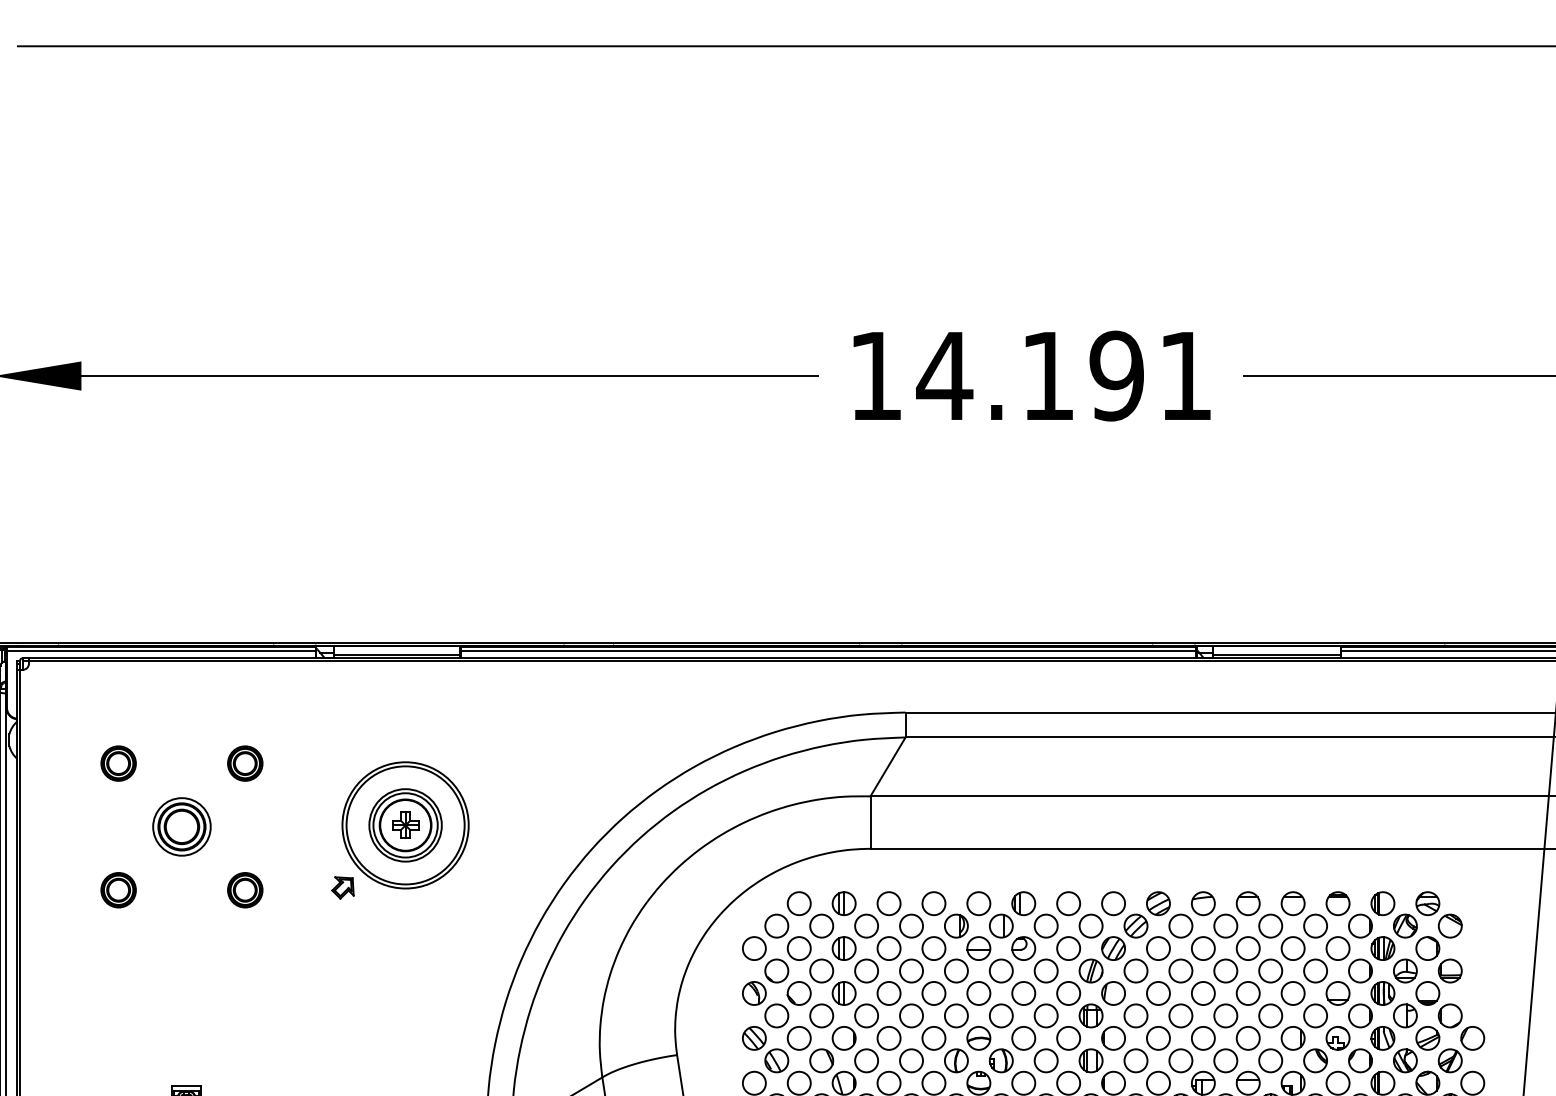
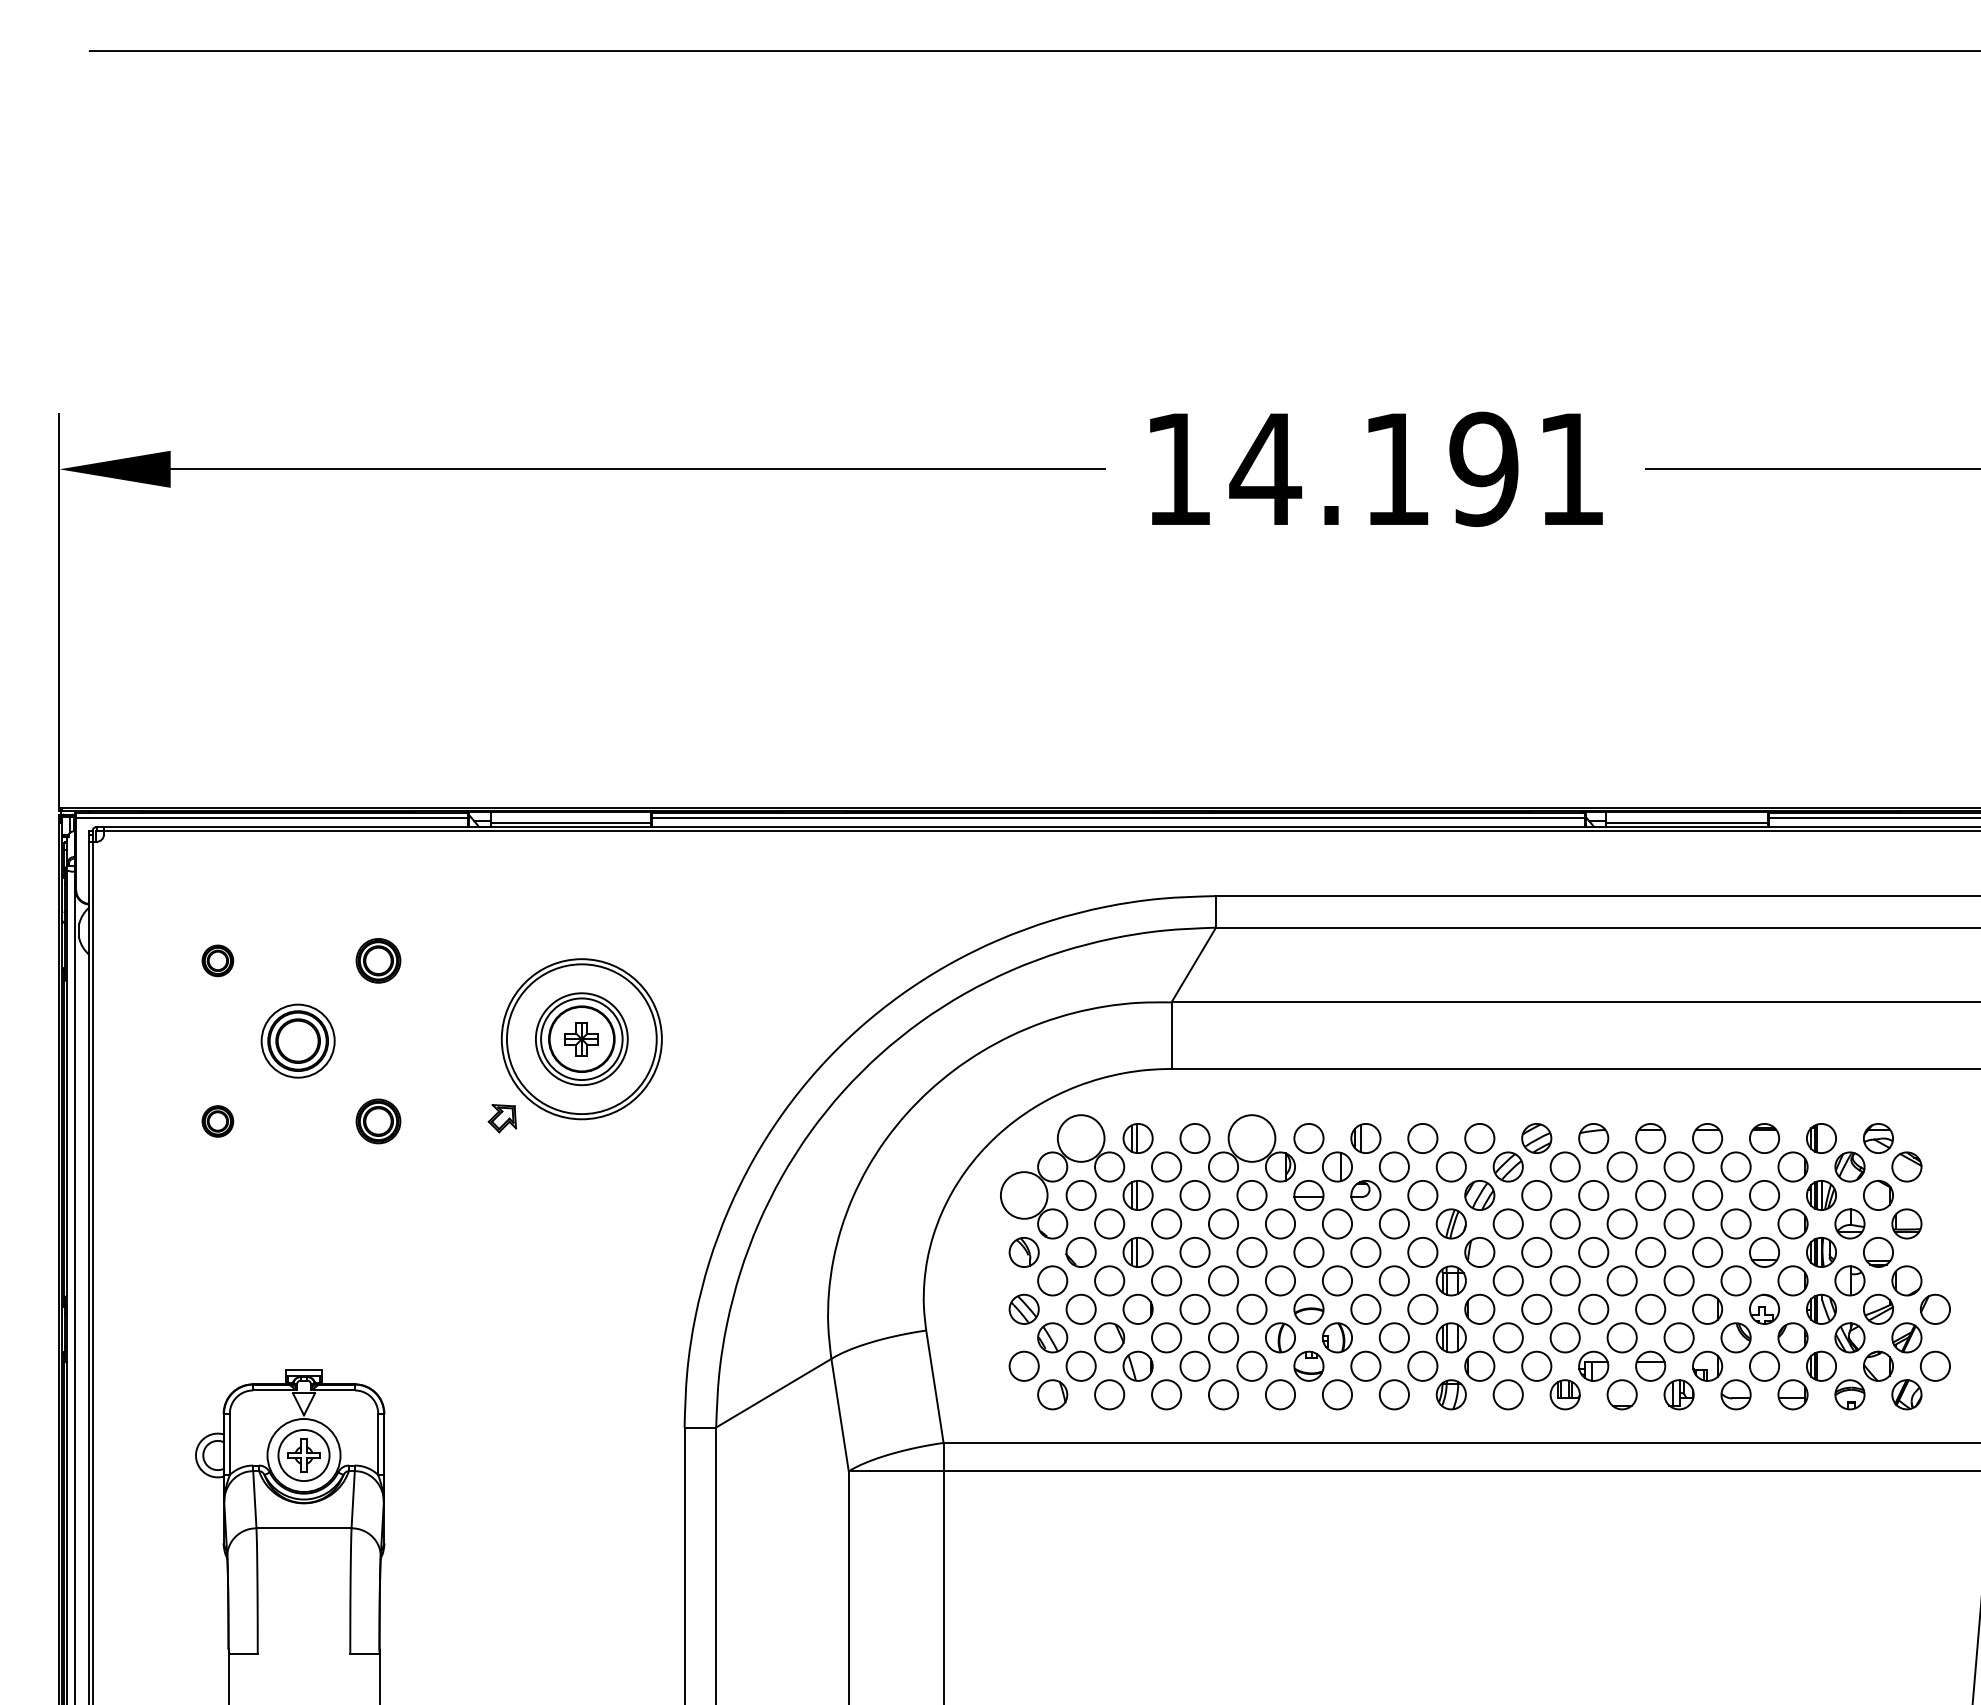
part: (118, 763) -> (217, 960), size x0.7
part: (118, 890) -> (217, 1121), size x0.7
circle: (798, 903) -> (1080, 1138), size x1.6
circle: (933, 903) -> (1251, 1138), size x1.6
circle: (753, 948) -> (1023, 1195), size x1.6

